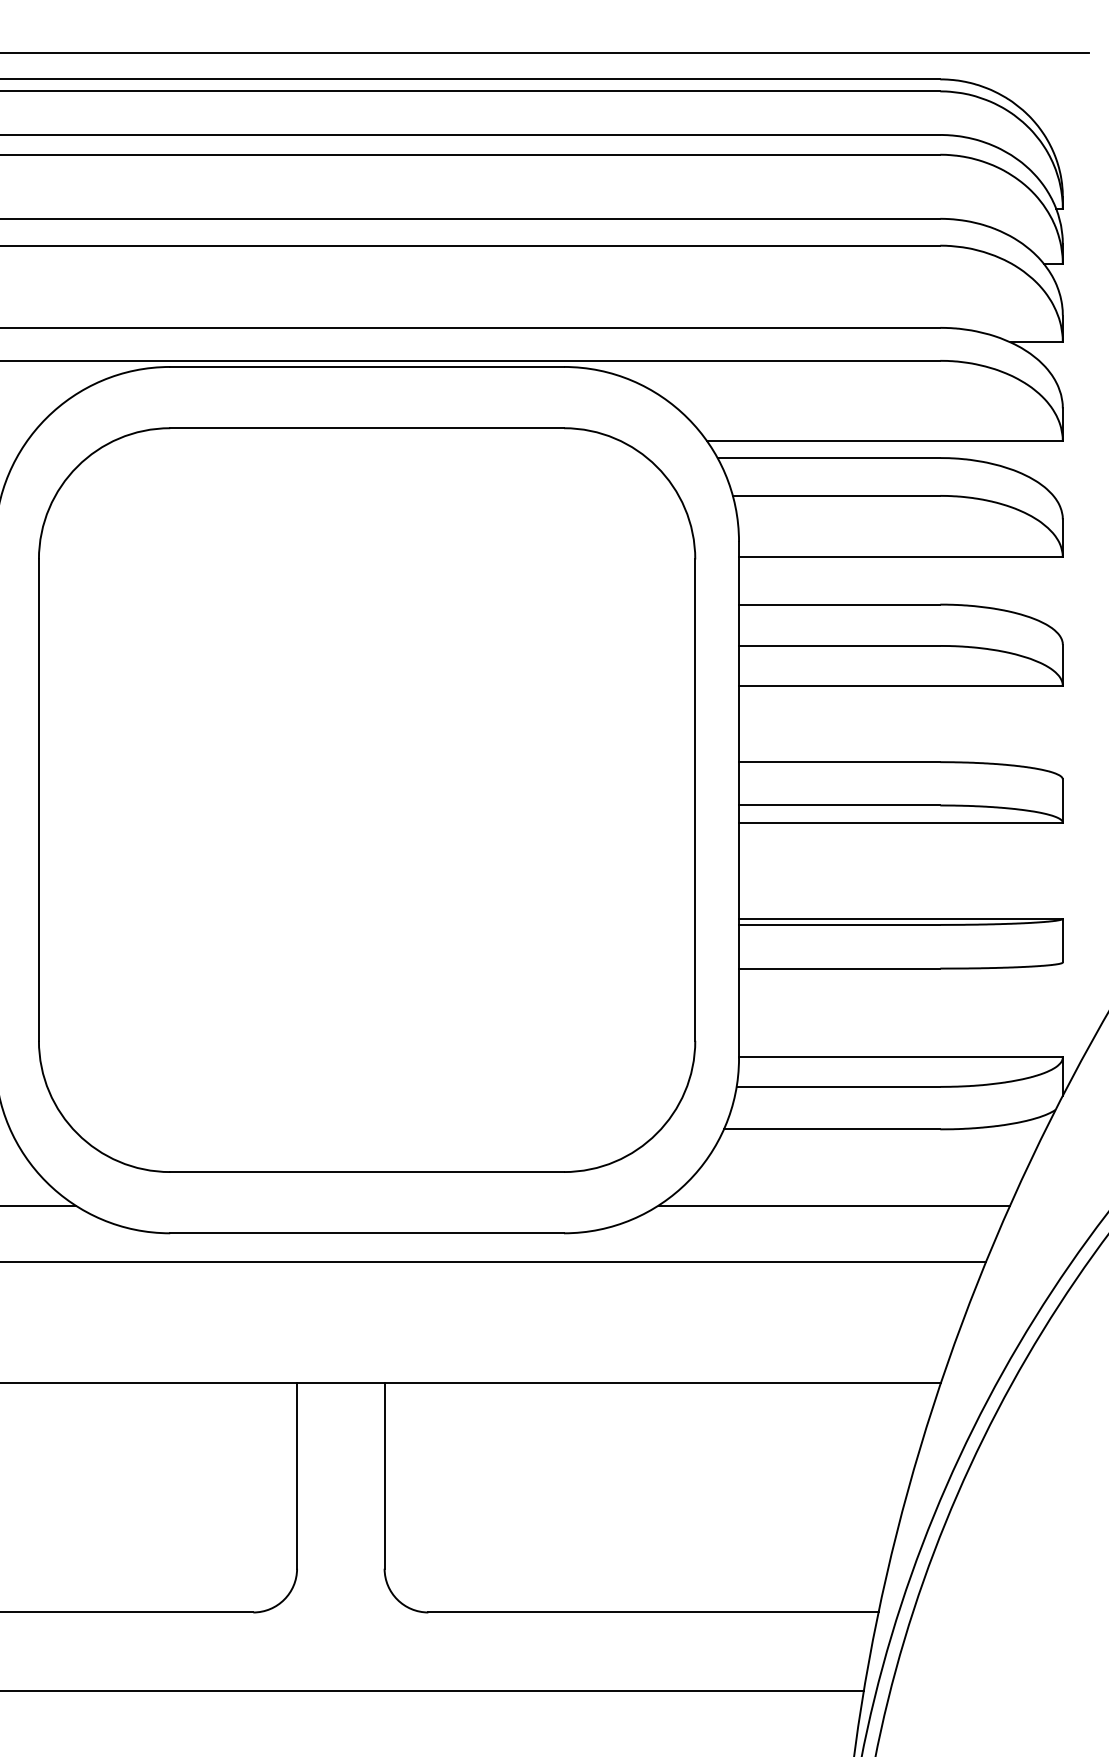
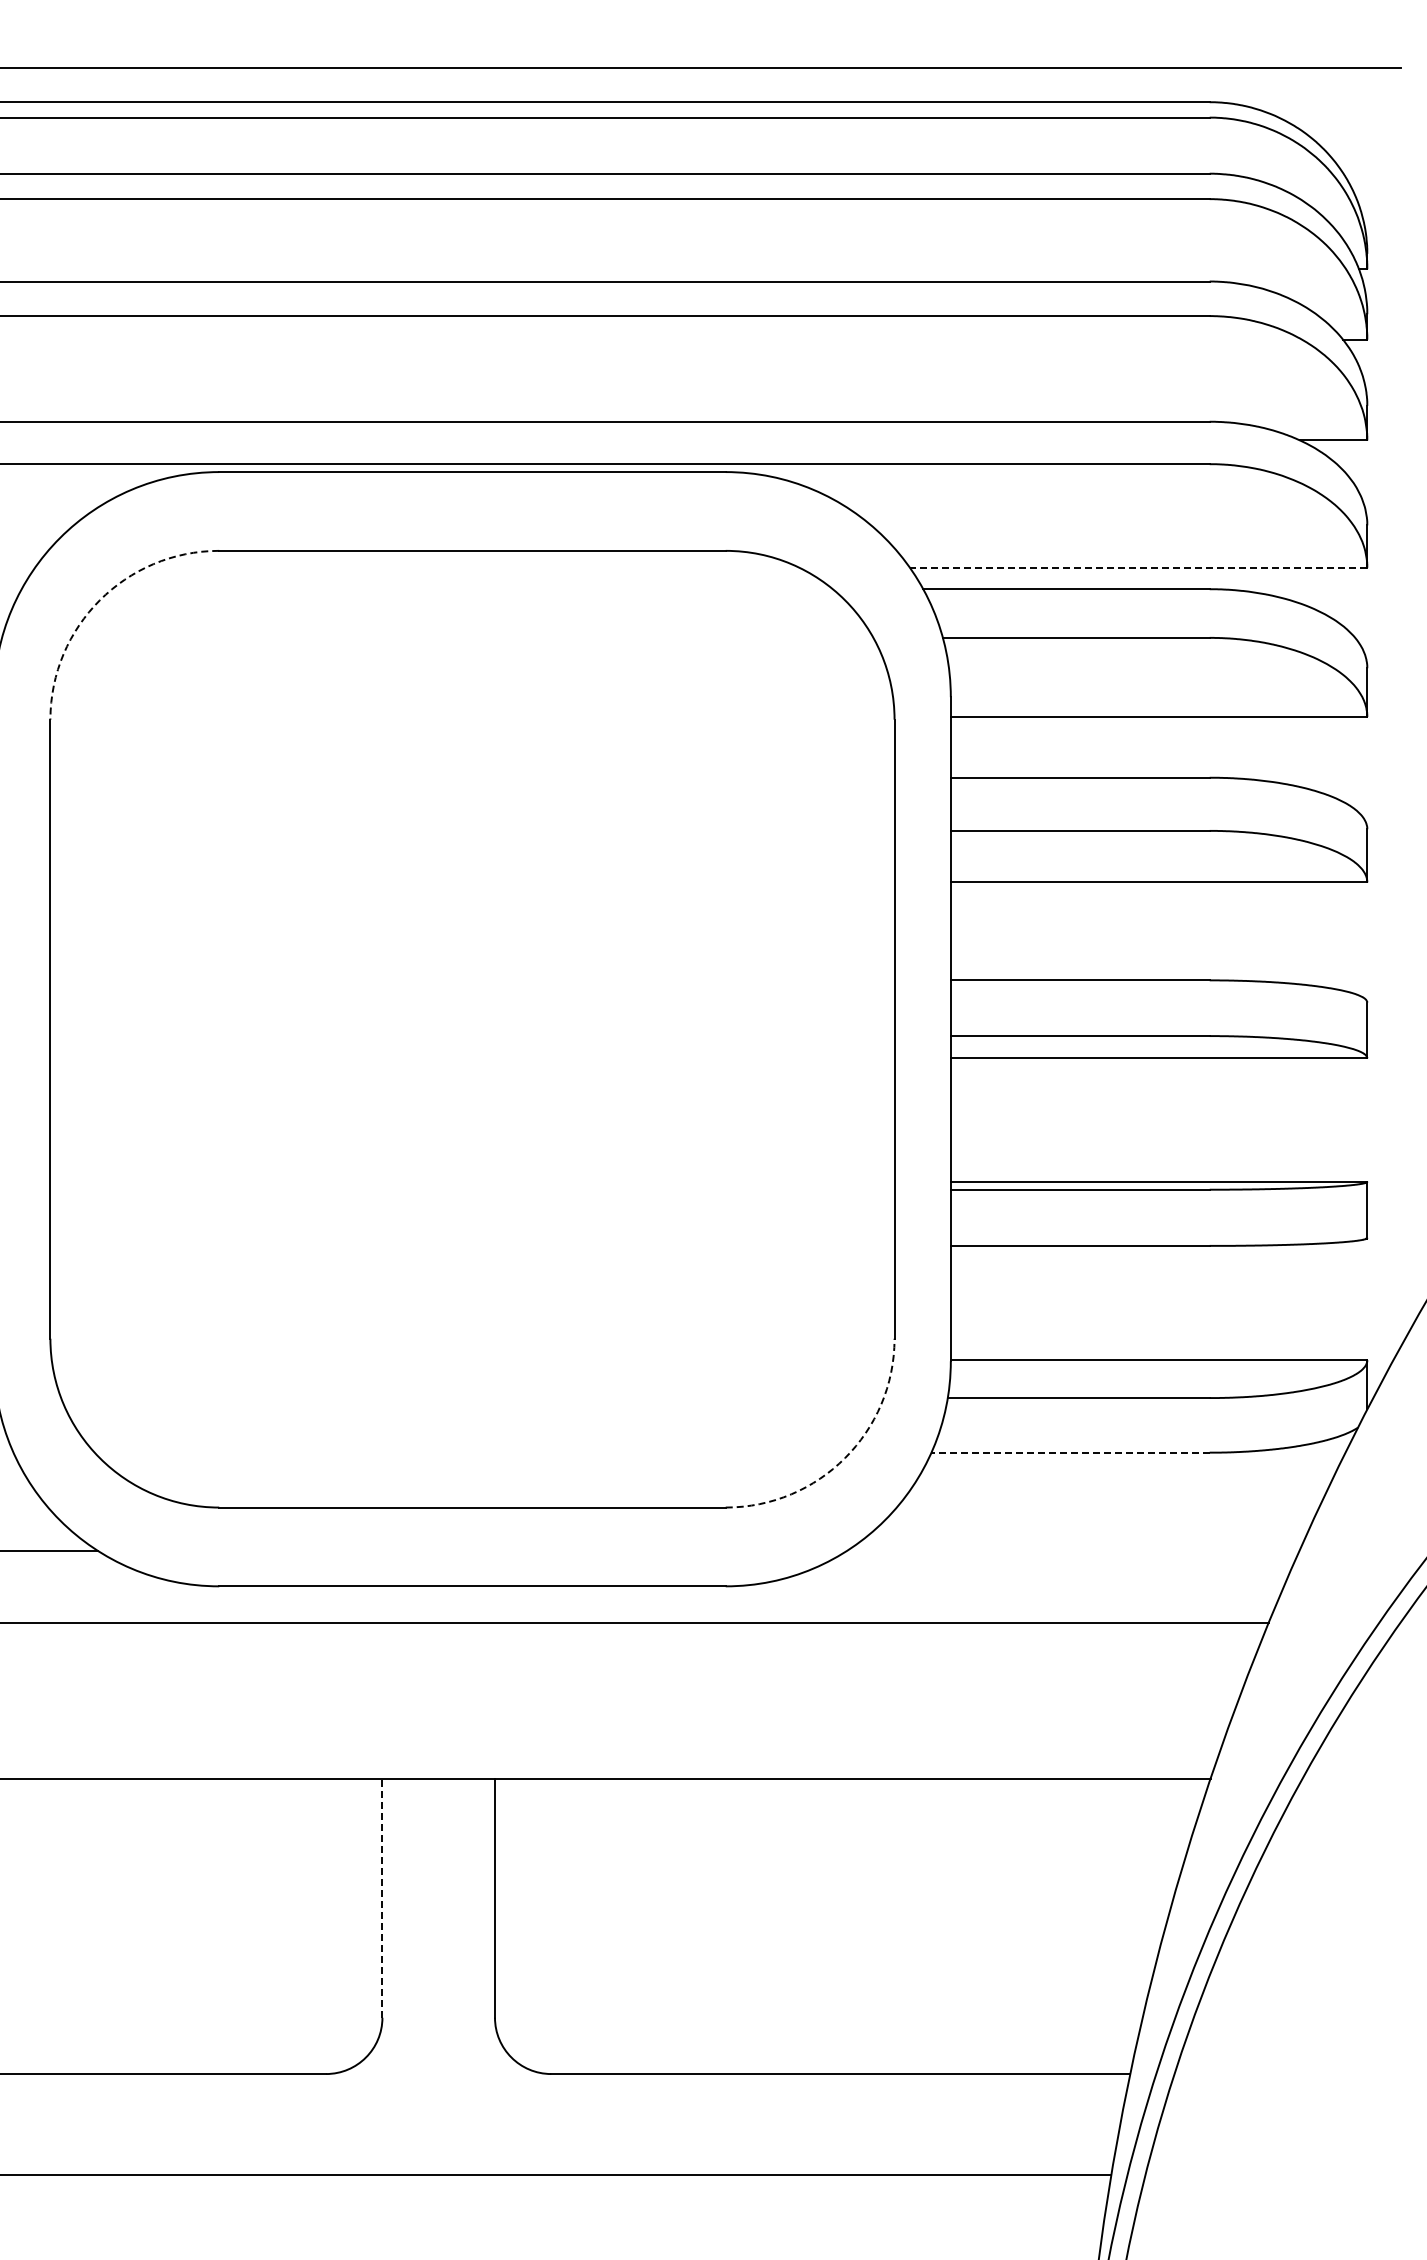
line: (884, 441) -> (1138, 567), solid -> dashed
arc: (77, 466) -> (99, 600), solid -> dashed
line: (832, 1129) -> (1070, 1452), solid -> dashed
arc: (657, 1133) -> (845, 1458), solid -> dashed
line: (834, 1205) -> (1073, 1550), removed
line: (297, 1475) -> (382, 1897), solid -> dashed

